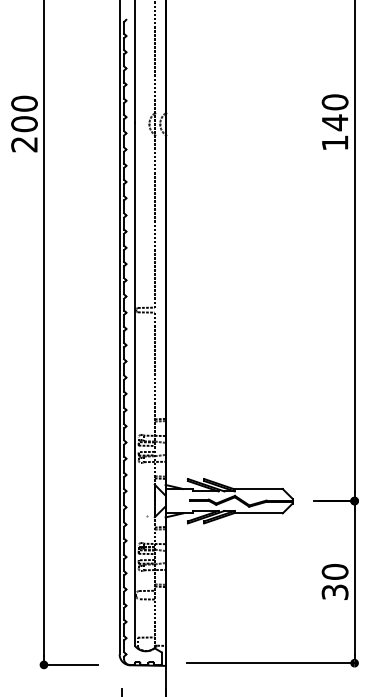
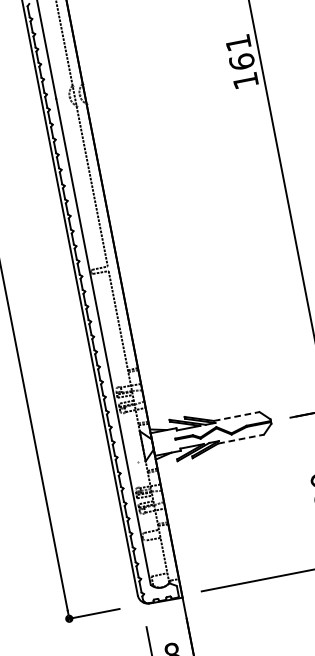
text: (334, 112) -> (239, 52), 140 -> 161
line: (258, 489) -> (237, 416), solid -> dashed
line: (258, 513) -> (241, 439), solid -> dashed

